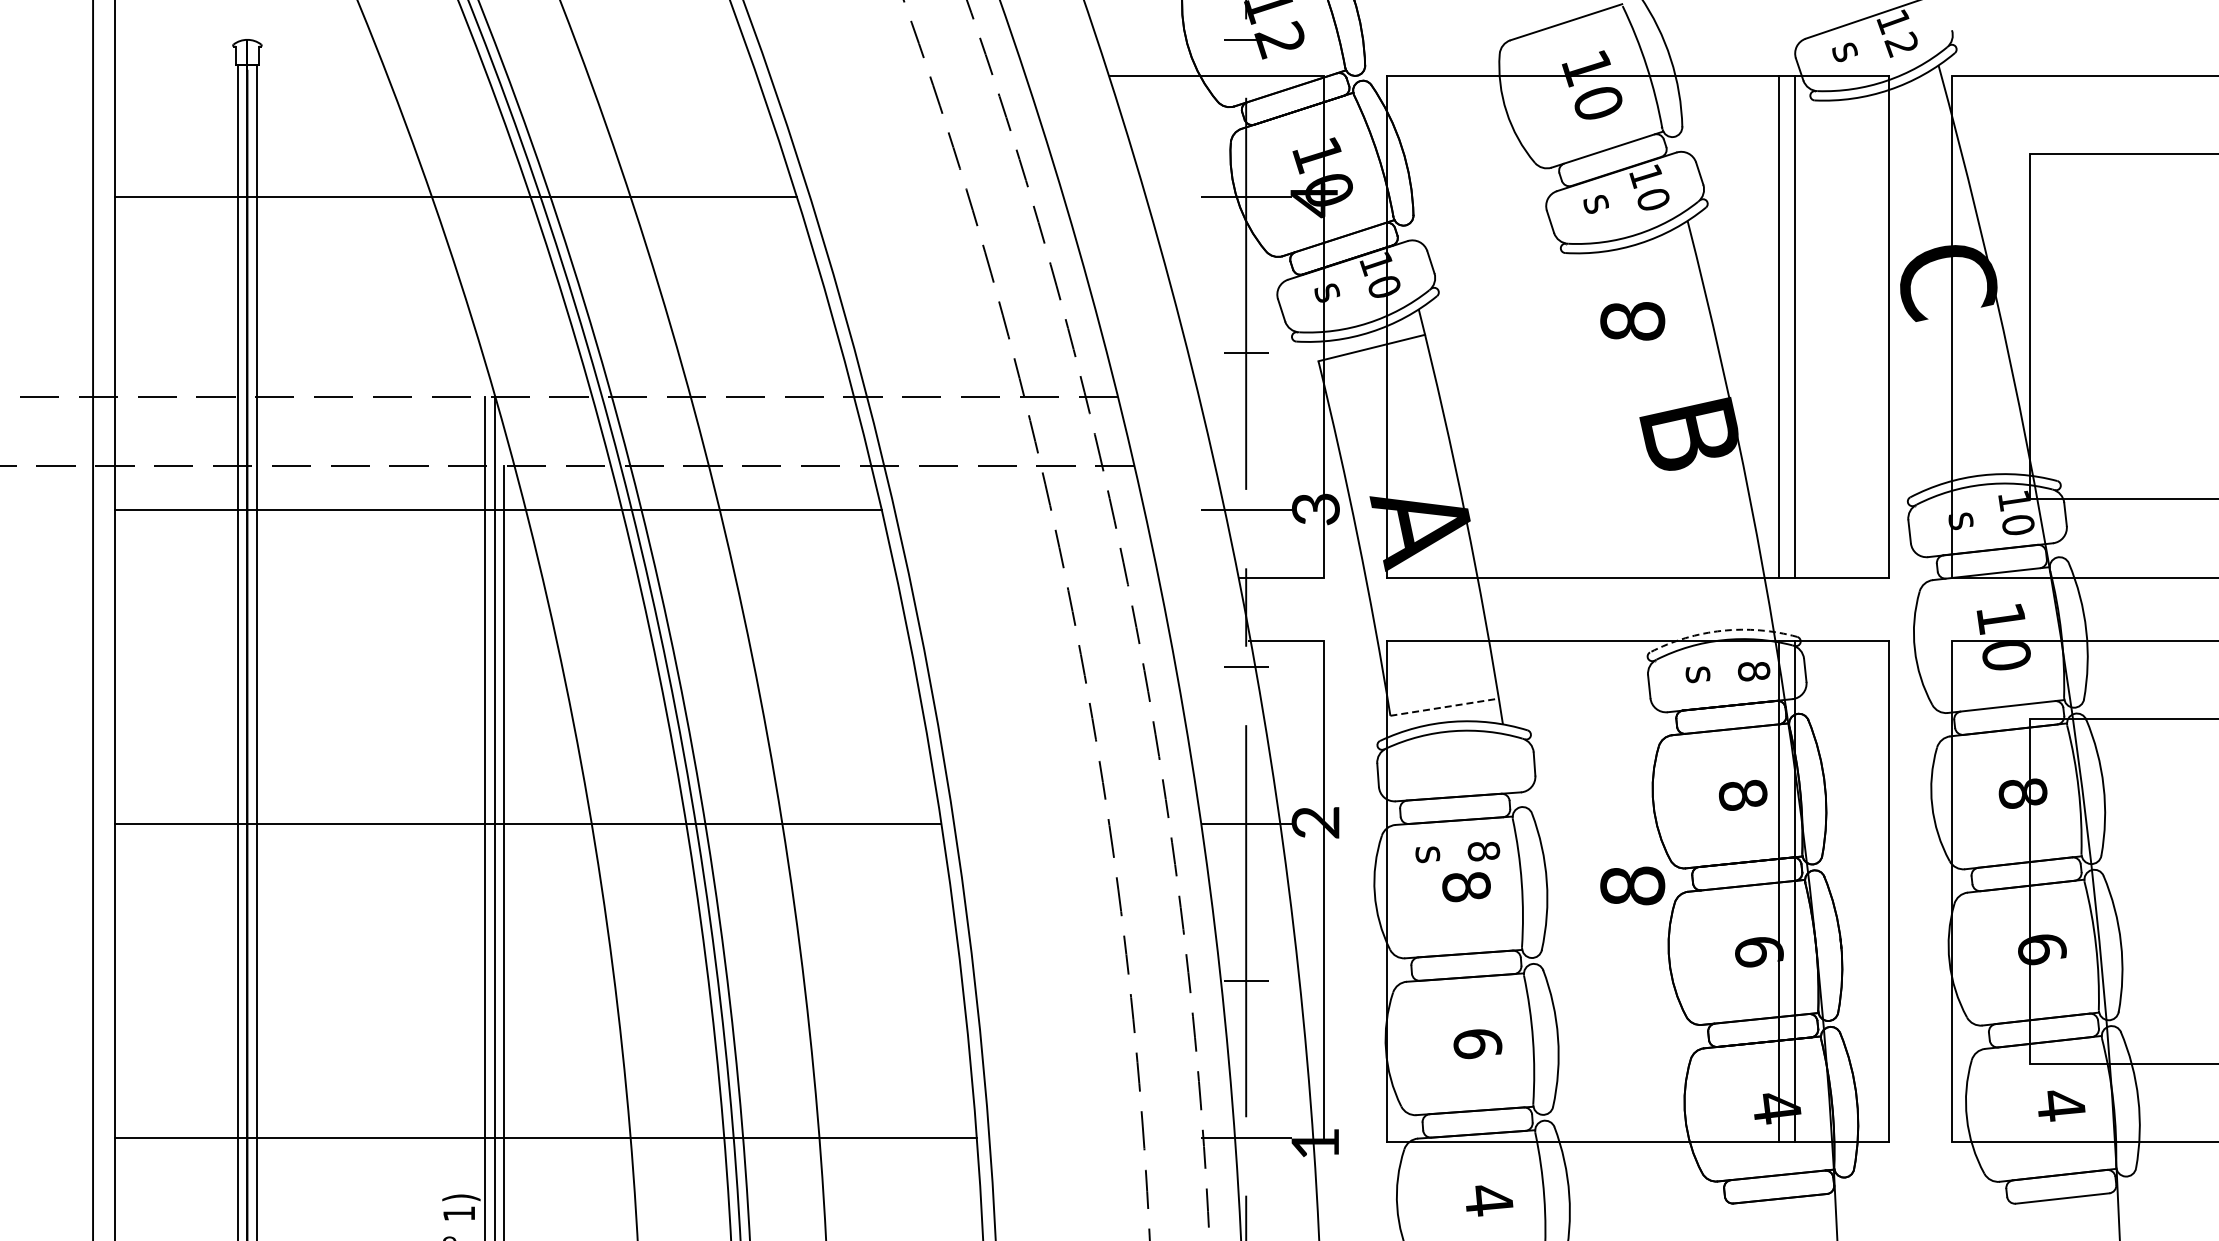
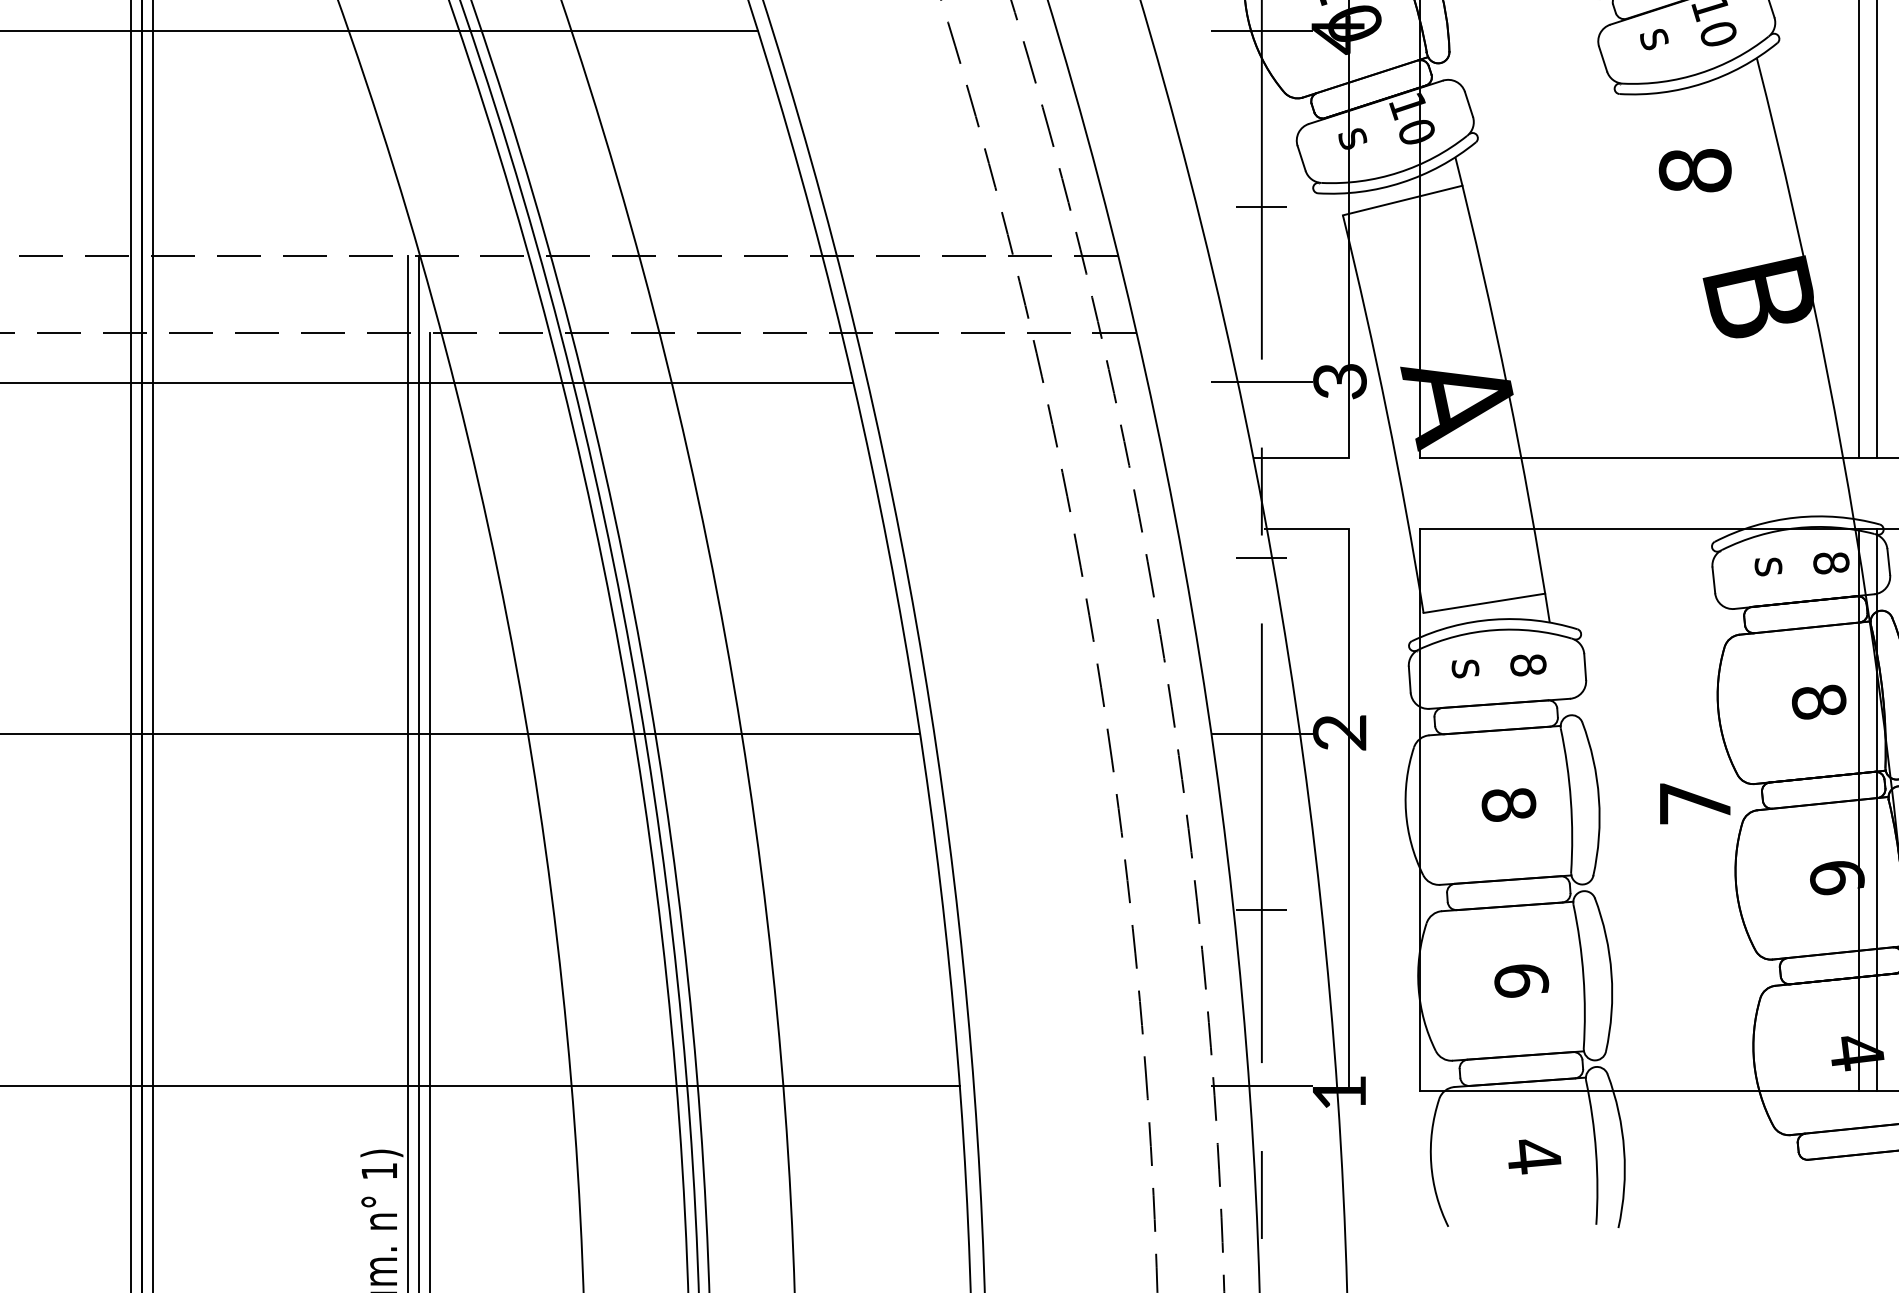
arc: (1722, 630) -> (1795, 517), dashed -> solid
line: (1444, 707) -> (1484, 603), dashed -> solid
text: (1457, 852) -> (1498, 666), moved
text: (1632, 885) -> (1695, 803), 8 -> 7

